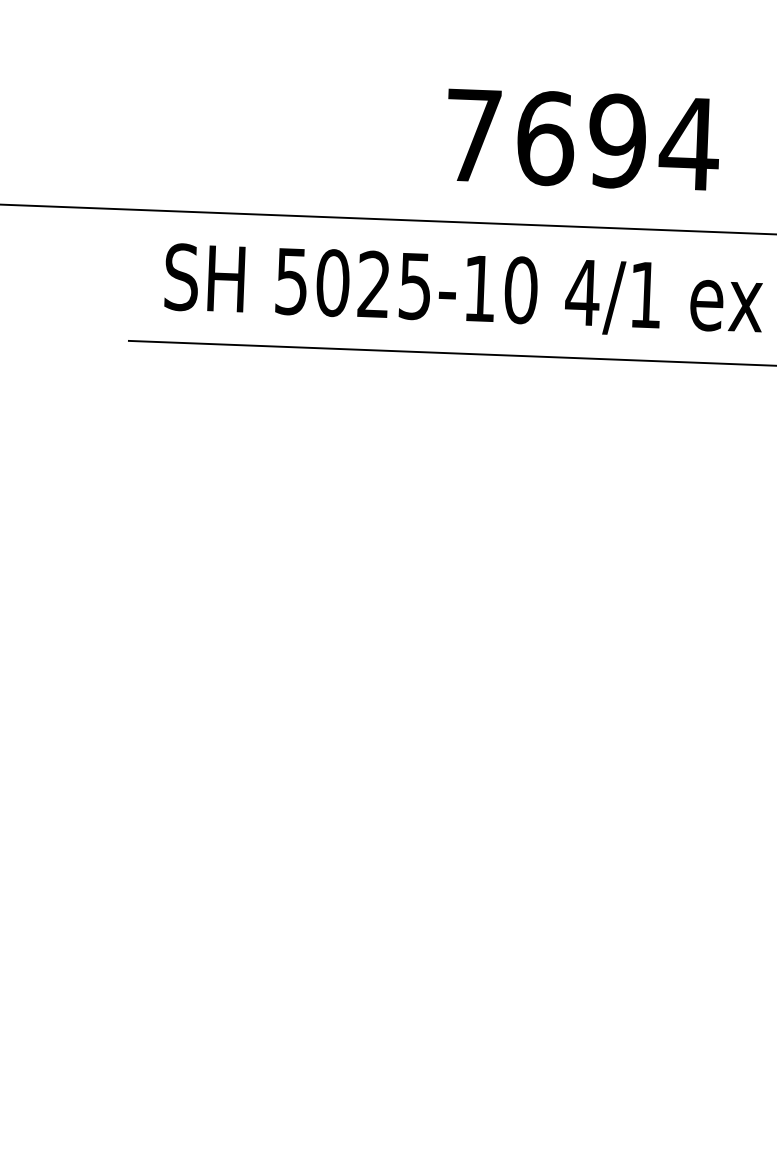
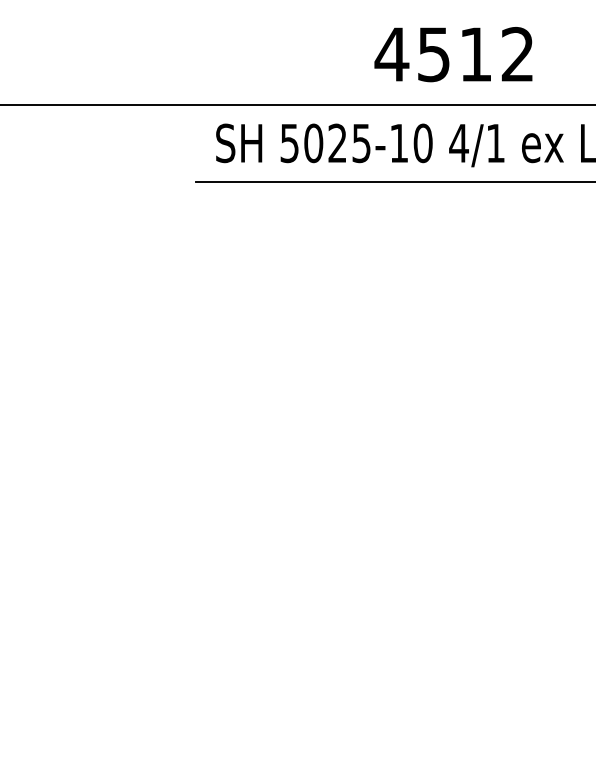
text: (580, 139) -> (454, 54), 7694 -> 4512

